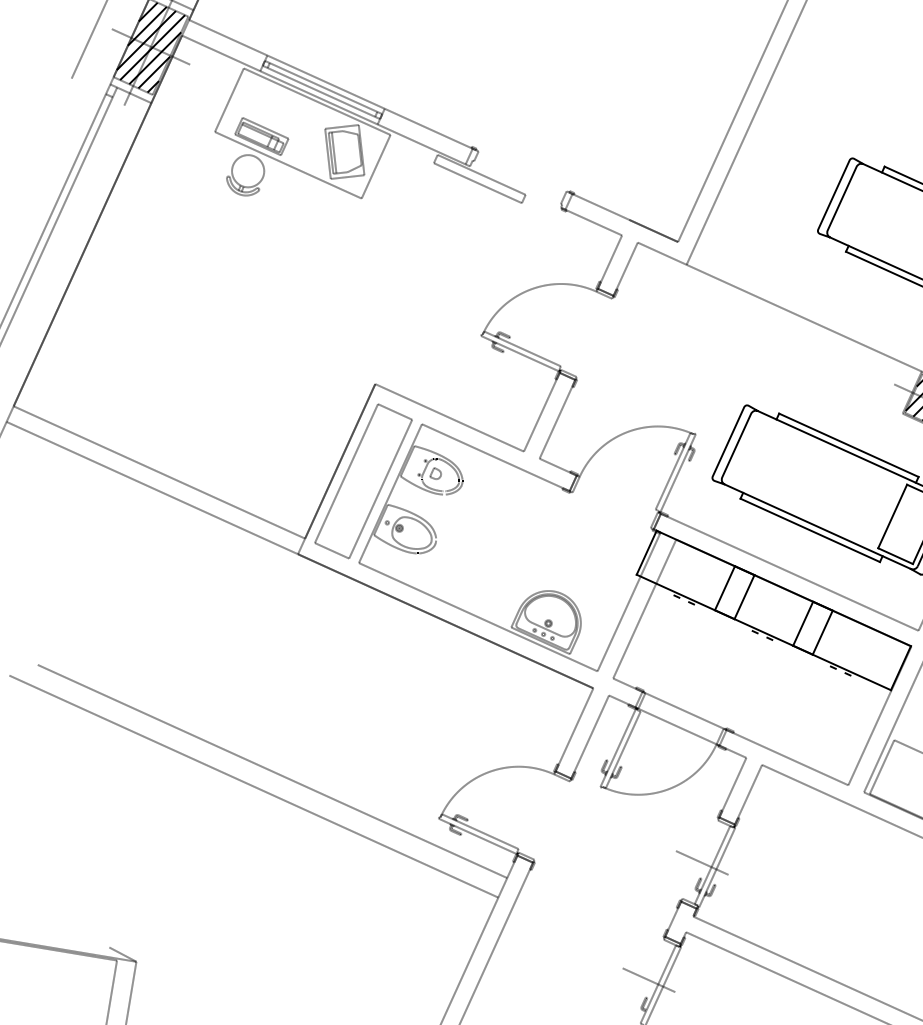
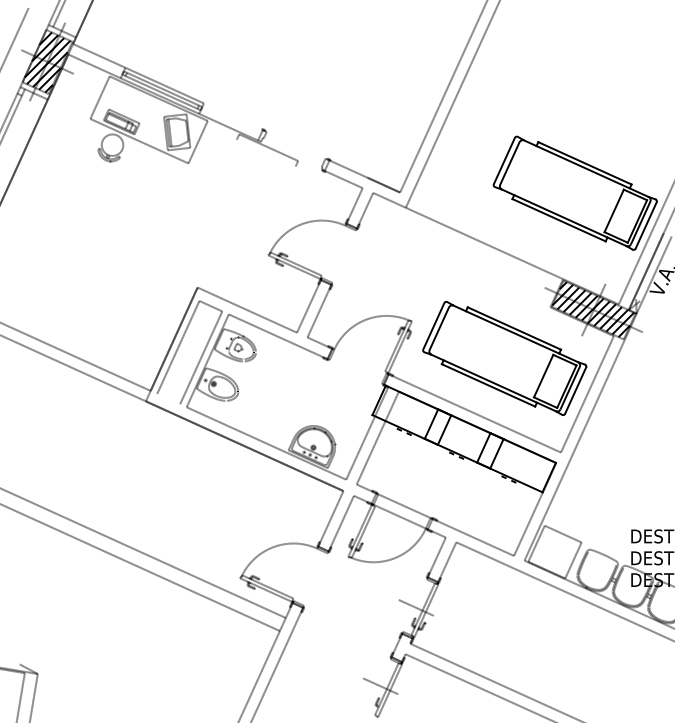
line: (427, 128) -> (232, 116), removed
line: (476, 182) -> (265, 152), removed
line: (331, 549) -> (168, 398), removed

